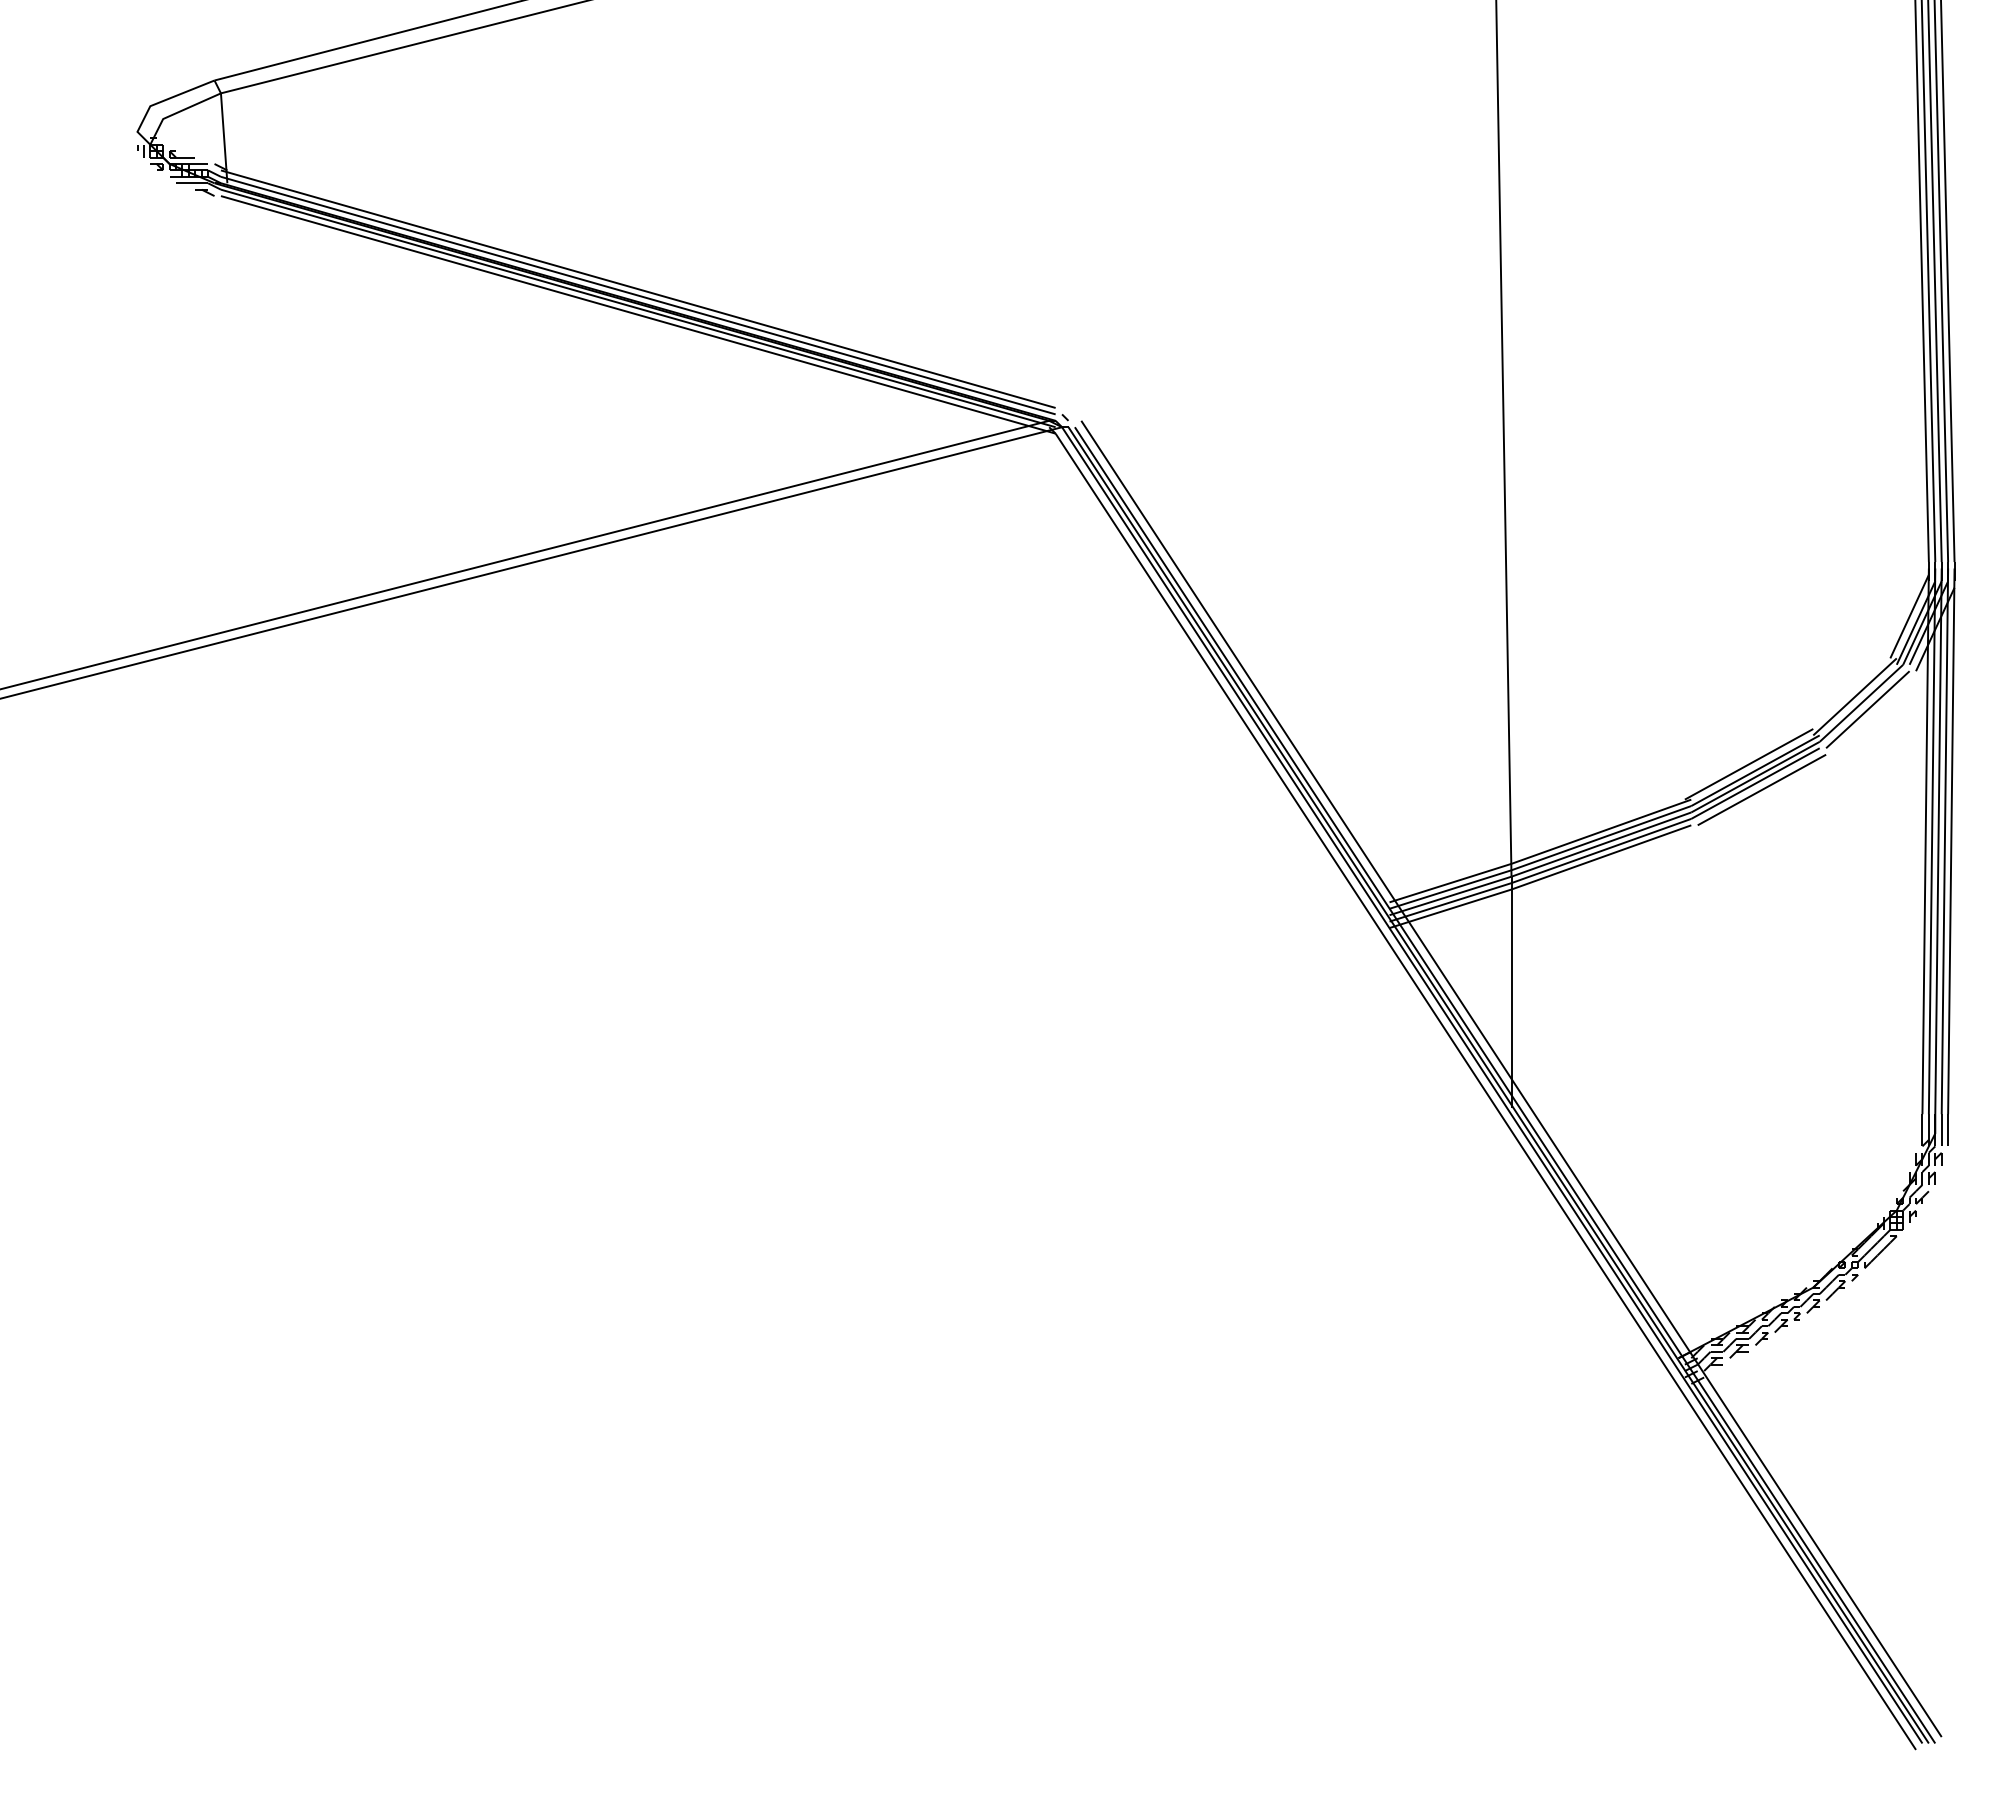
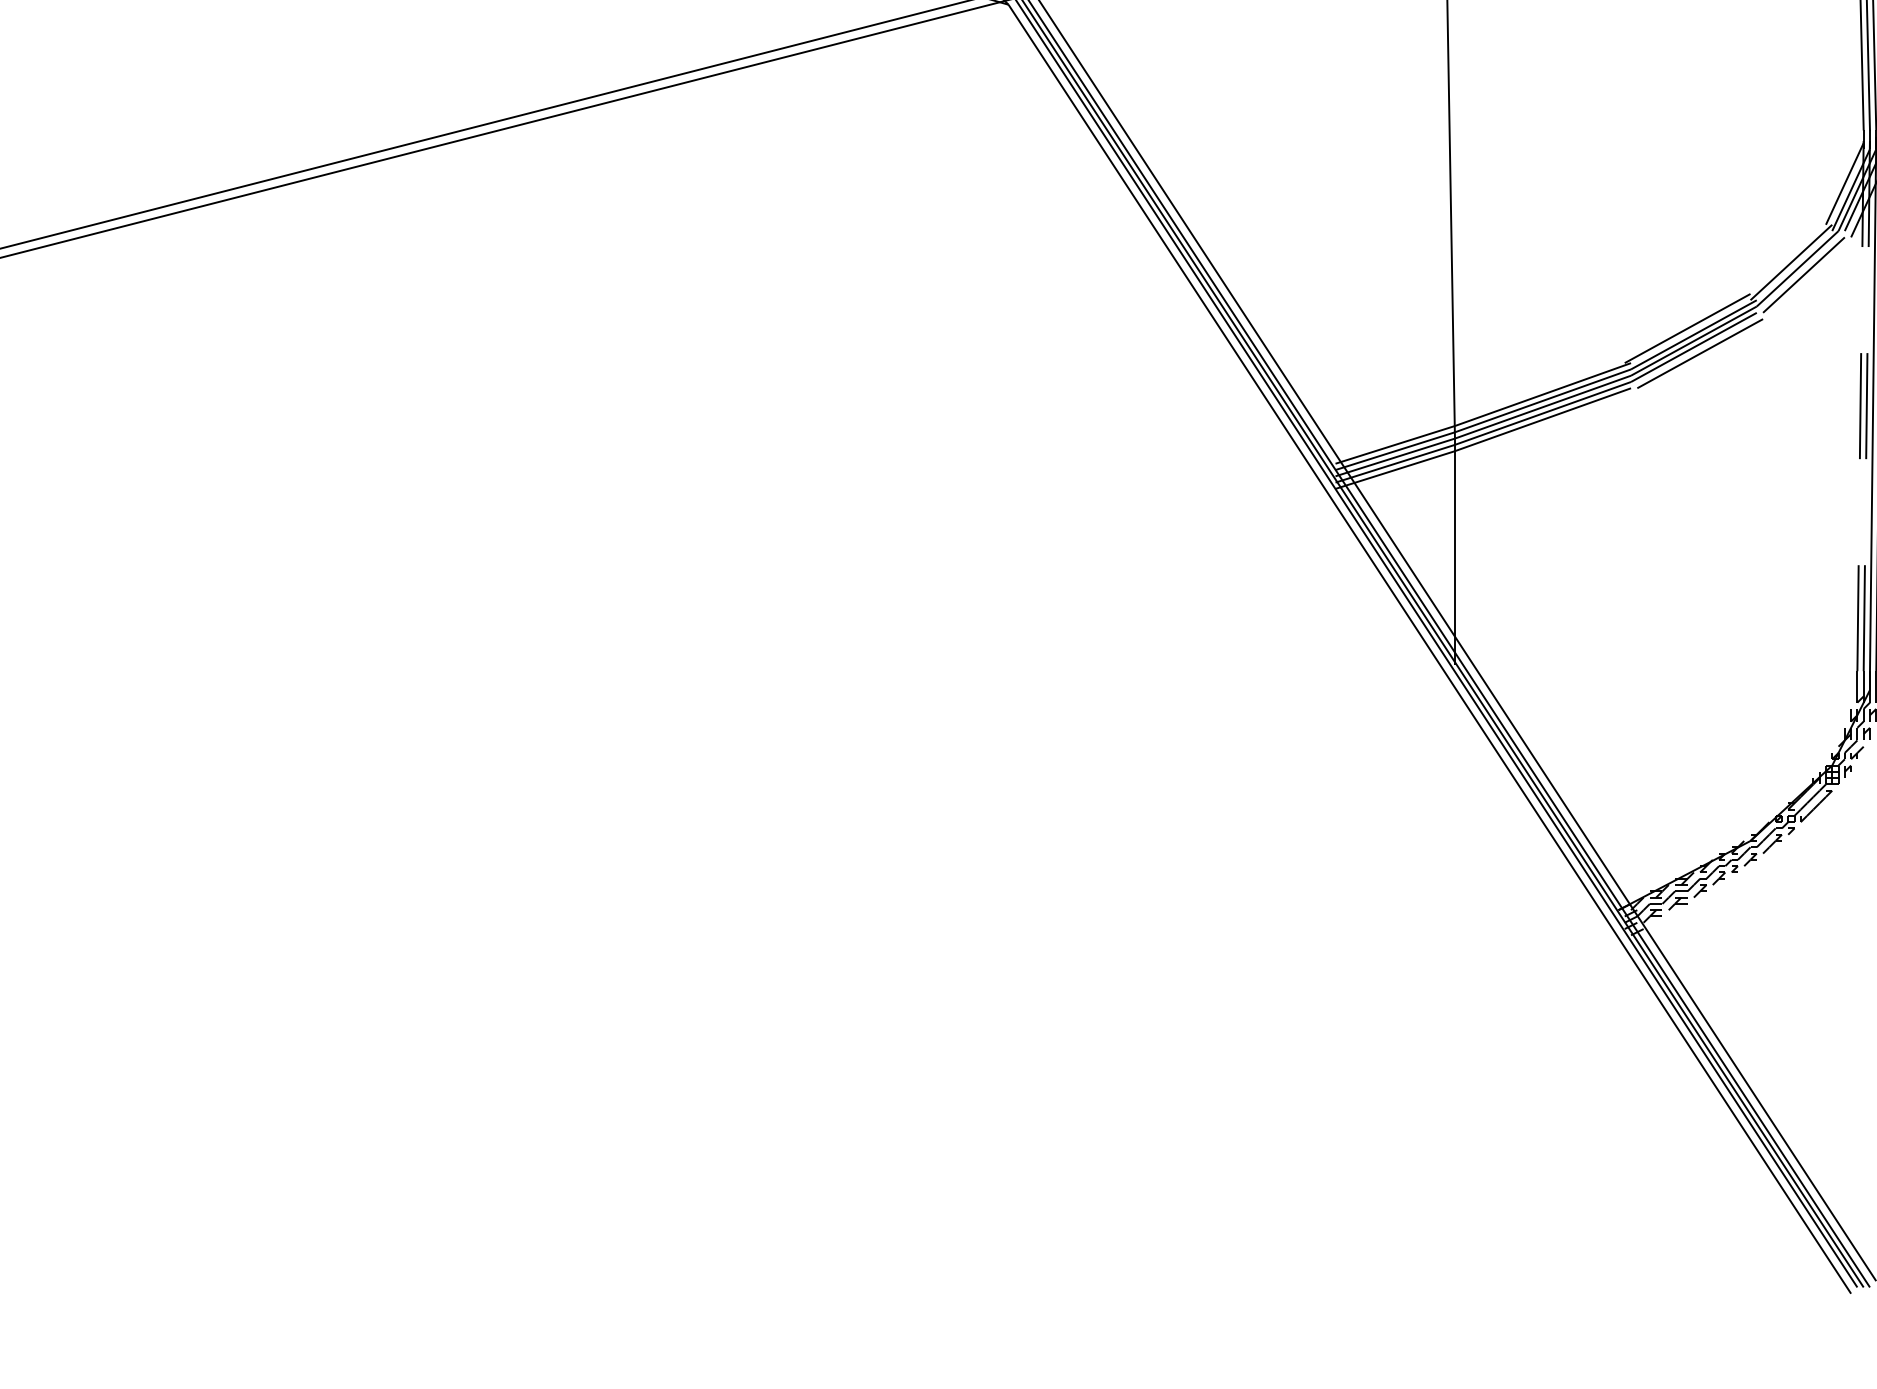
line: (1925, 841) -> (1860, 404), solid -> dashed
line: (1932, 841) -> (1867, 404), solid -> dashed

